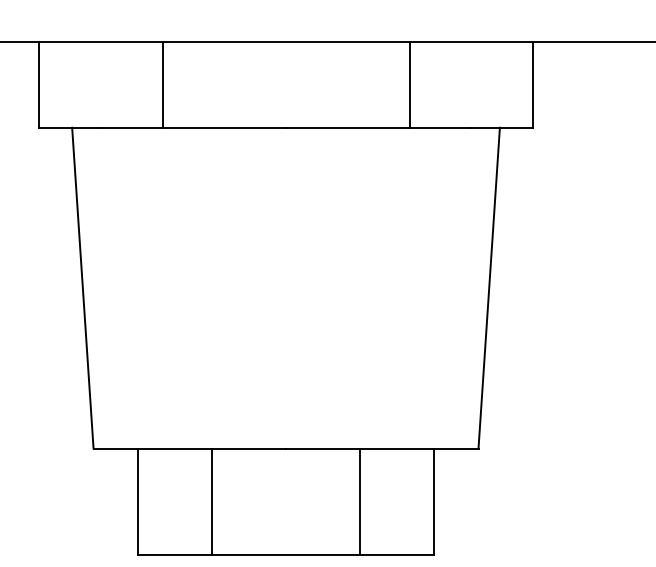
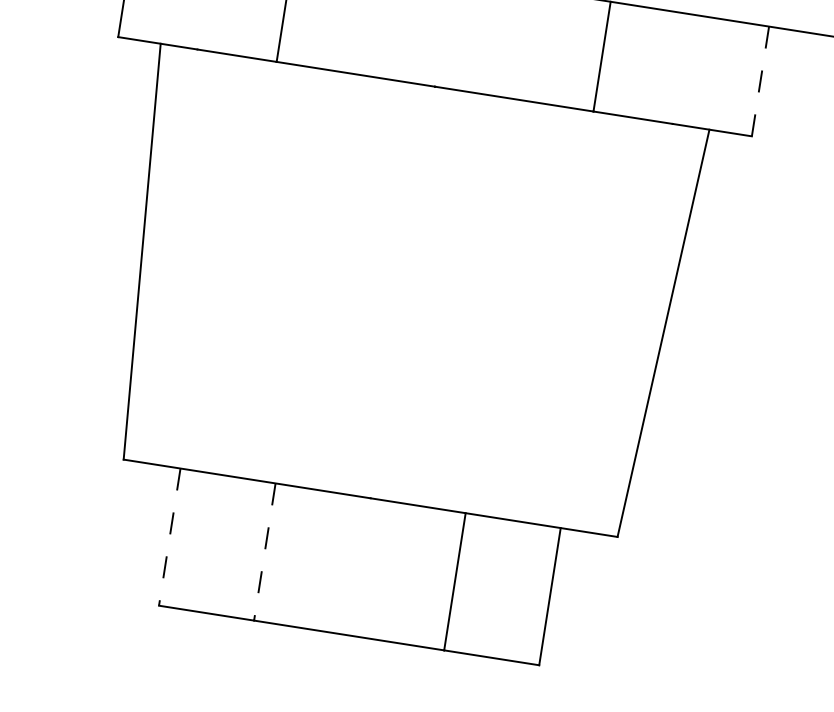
line: (532, 84) -> (759, 80), solid -> dashed
line: (137, 502) -> (169, 537), solid -> dashed
line: (211, 502) -> (264, 552), solid -> dashed

